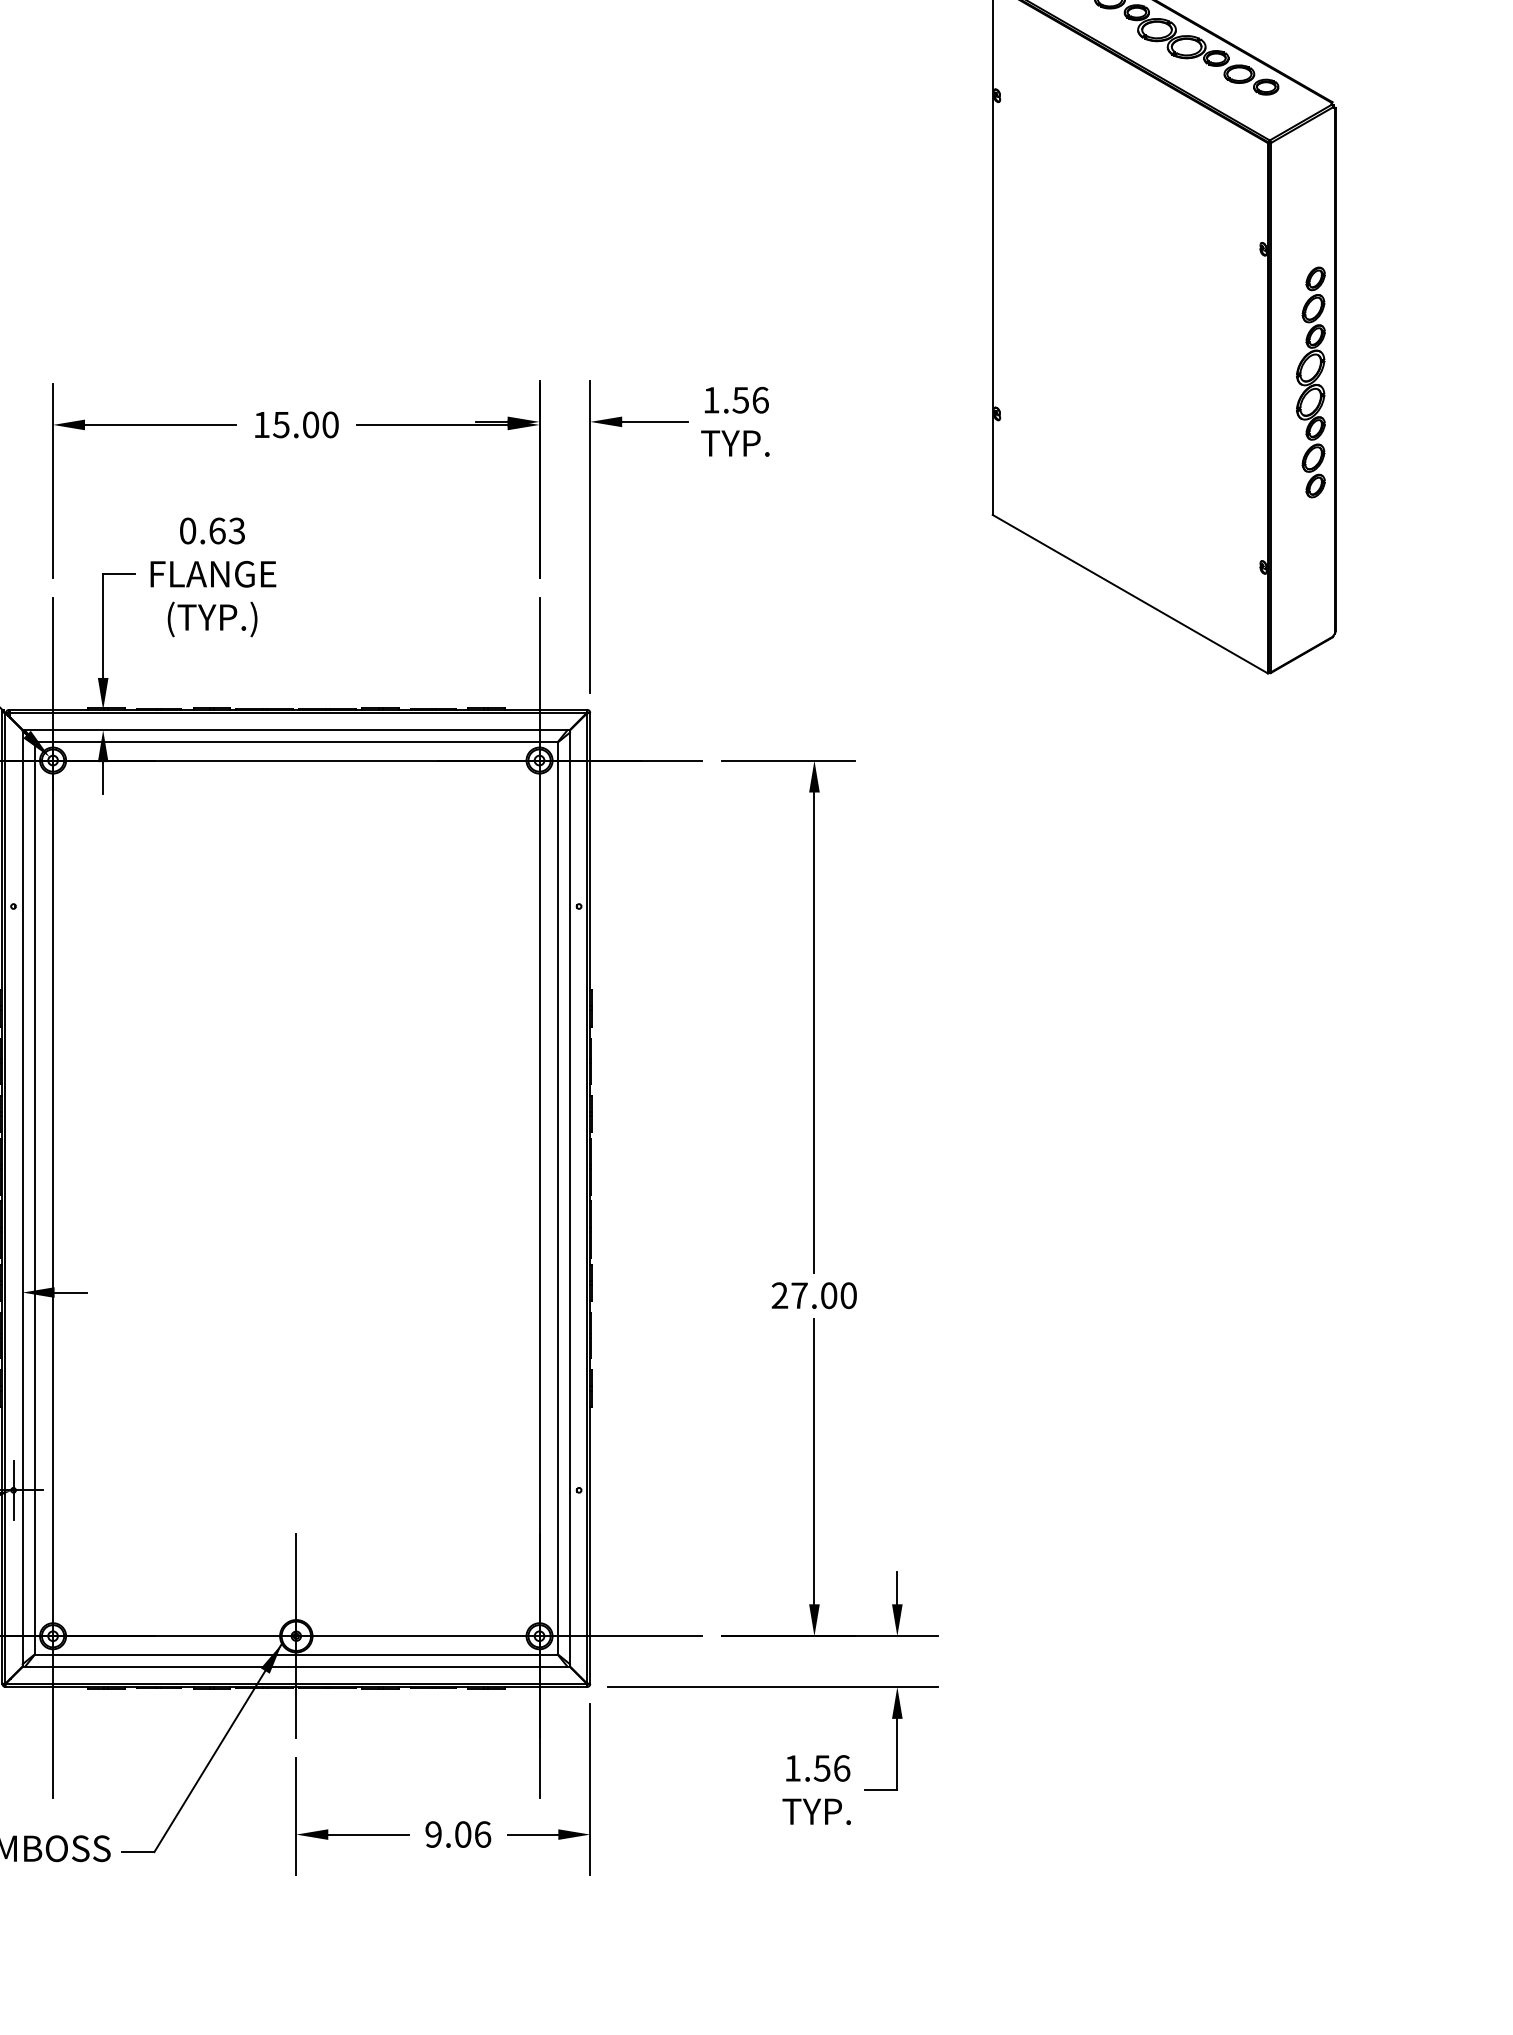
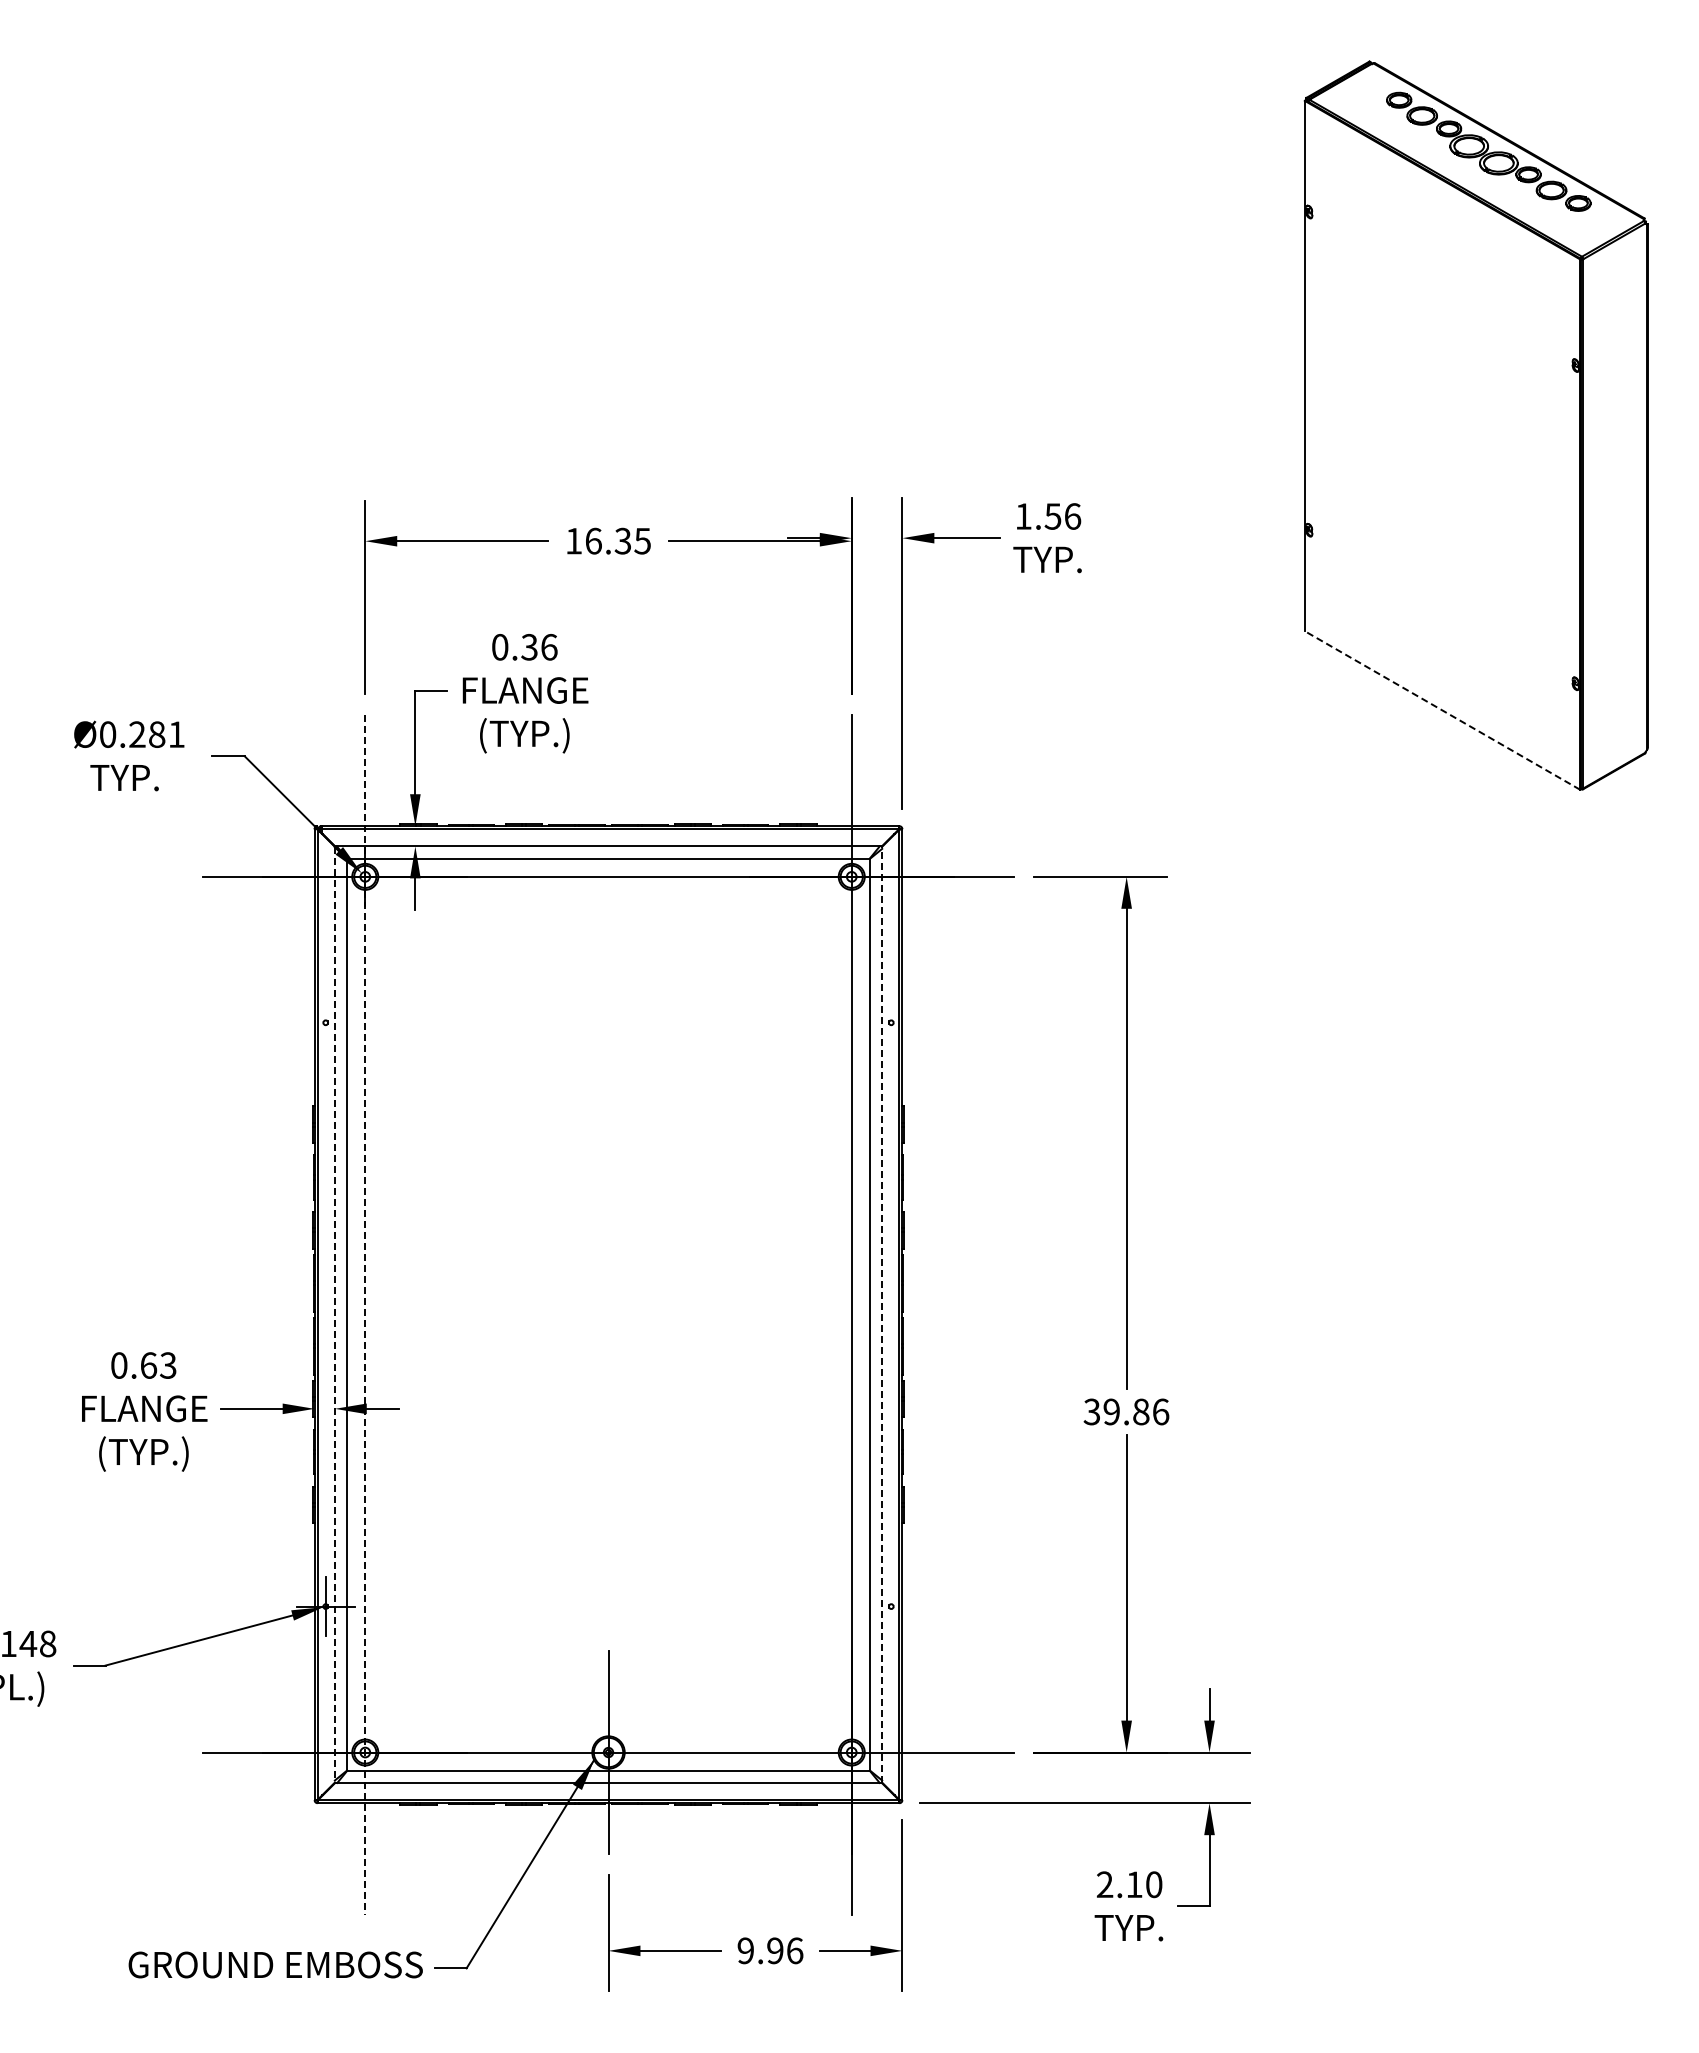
part: (1310, 382) -> (1622, 498), removed
text: (305, 424) -> (617, 540), 15.00 -> 16.35
text: (227, 530) -> (539, 646), 0.63 -> 0.36
line: (1130, 594) -> (1442, 710), solid -> dashed
line: (22, 1198) -> (334, 1314), solid -> dashed
line: (570, 1198) -> (882, 1314), solid -> dashed
line: (53, 1199) -> (365, 1315), solid -> dashed
text: (814, 1295) -> (1126, 1411), 27.00 -> 39.86
text: (817, 1768) -> (1129, 1884), 1.56 -> 2.10
text: (463, 1834) -> (775, 1950), 9.06 -> 9.96

